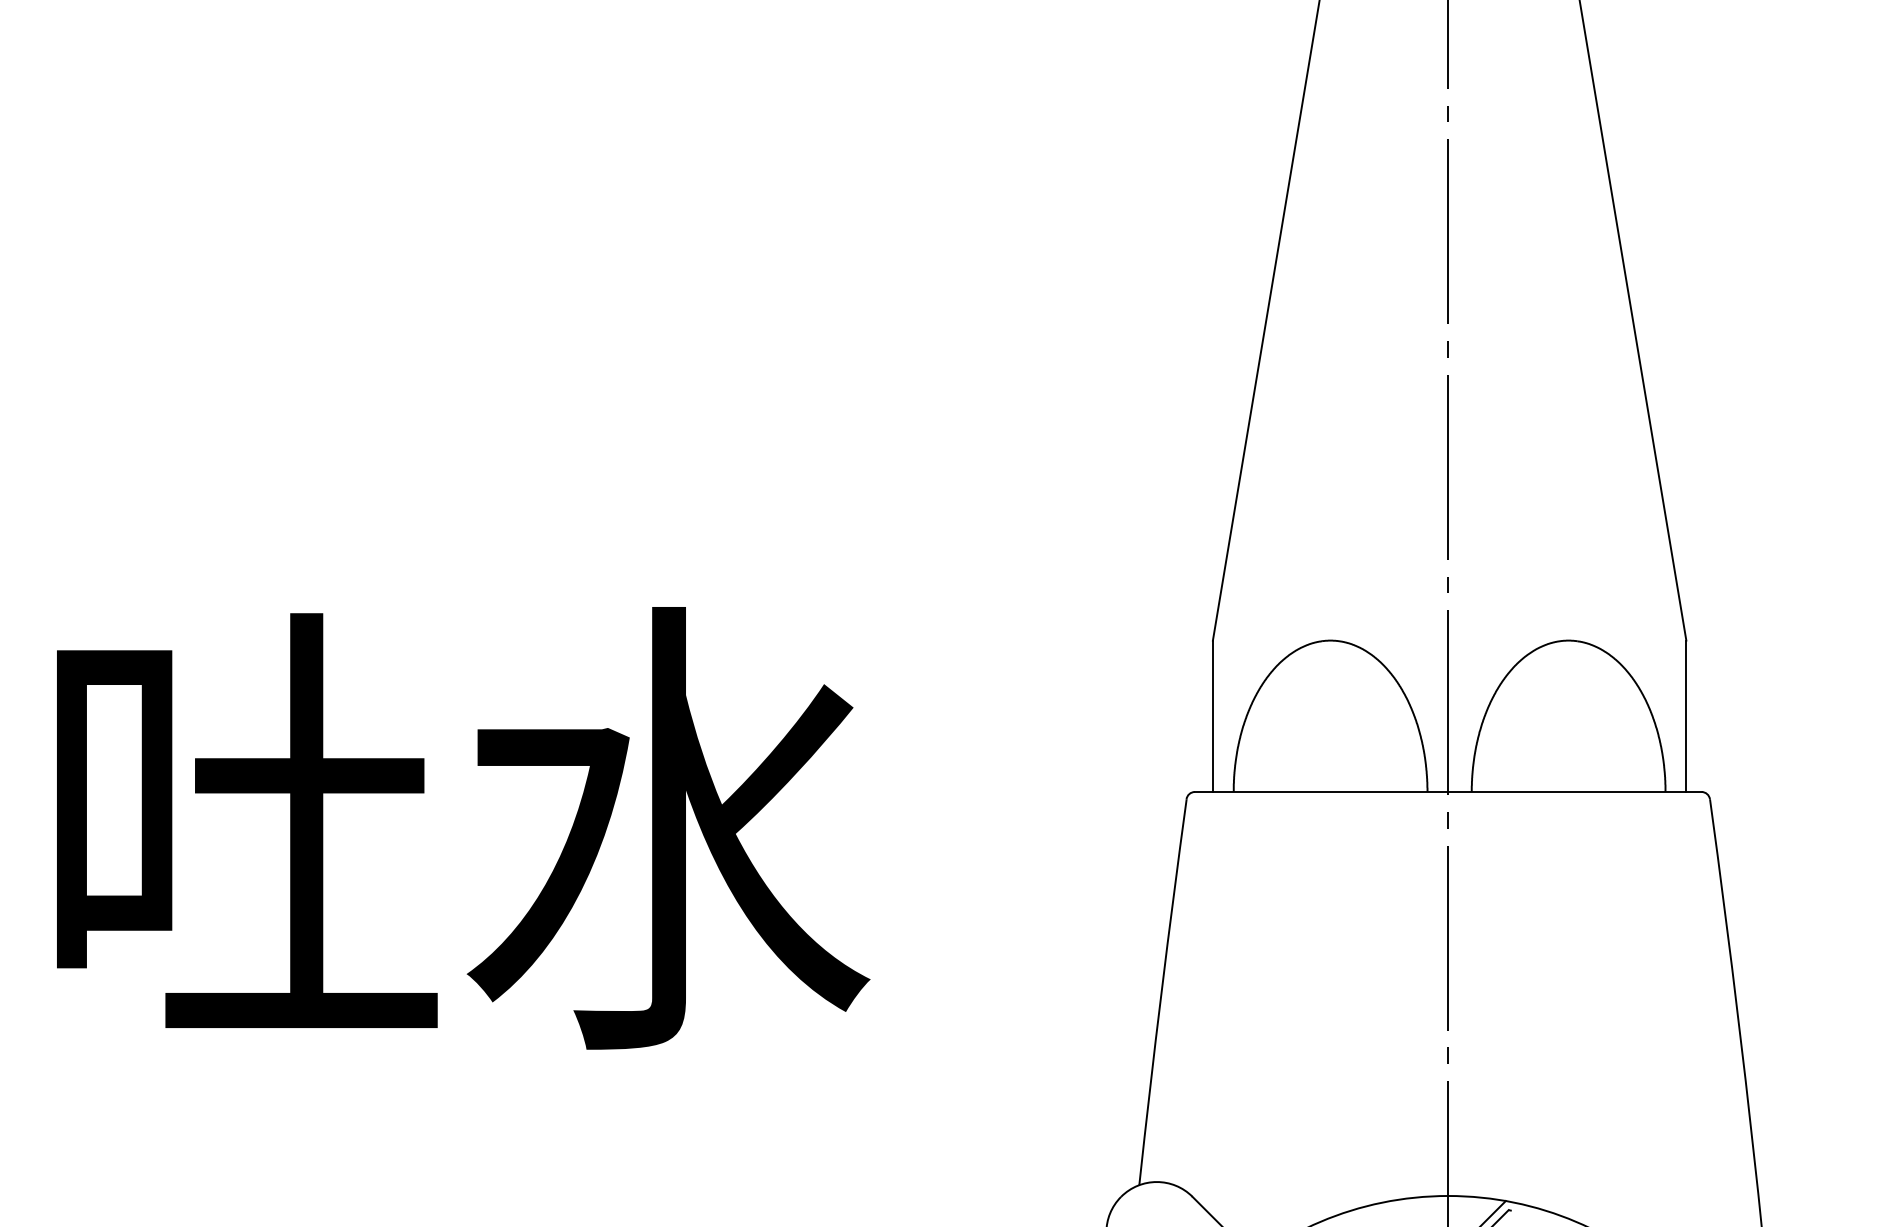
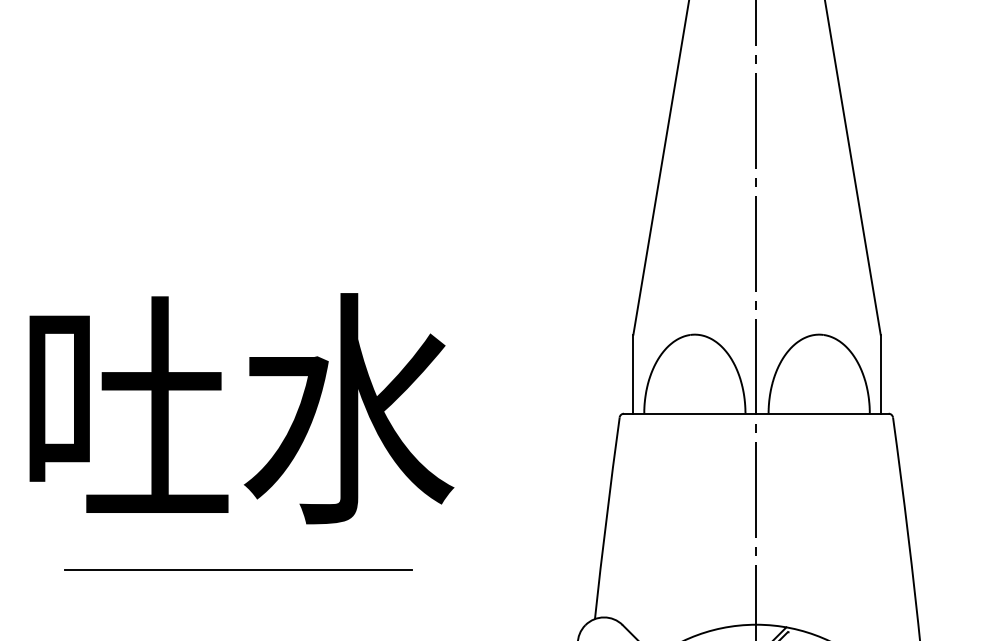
text: (462, 827) -> (241, 408), moved
line: (456, 1090) -> (238, 569), added

